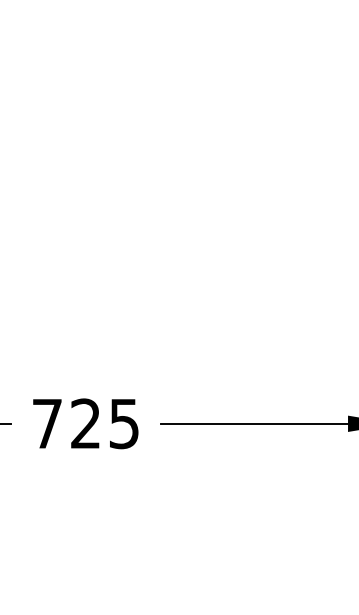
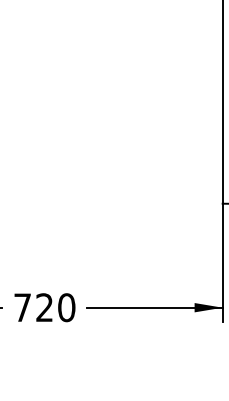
text: (123, 423) -> (66, 307), 725 -> 720

